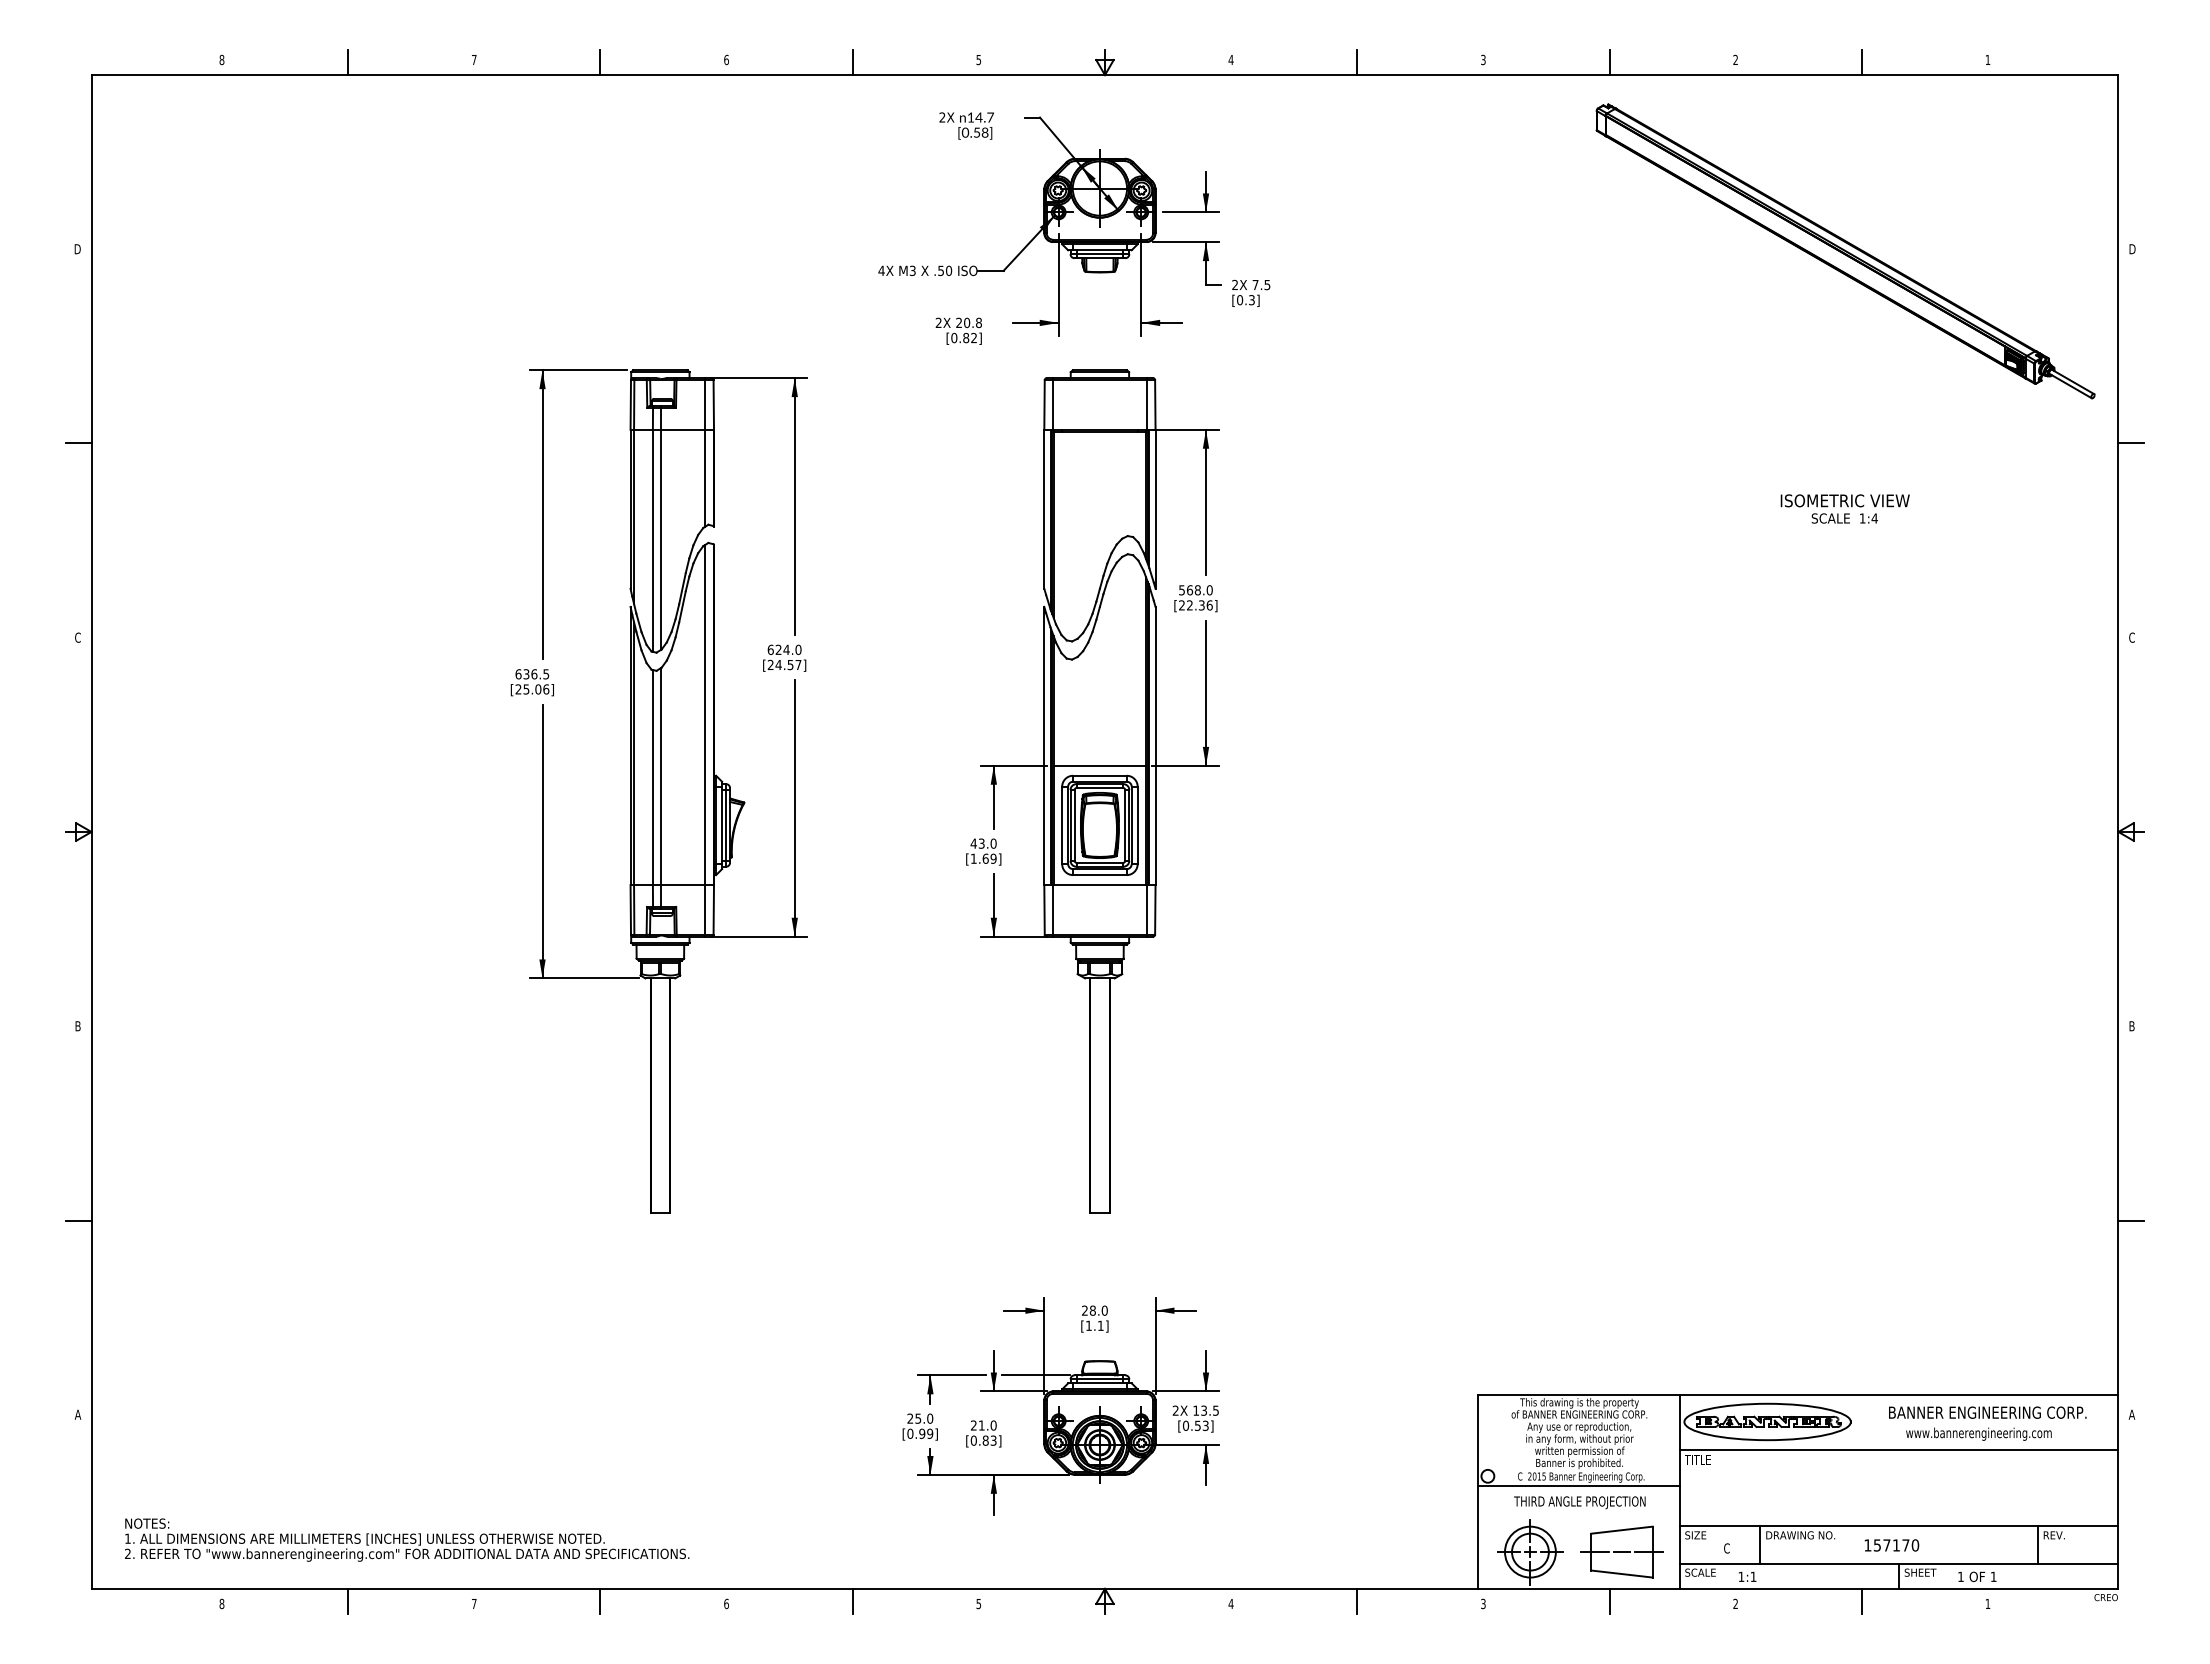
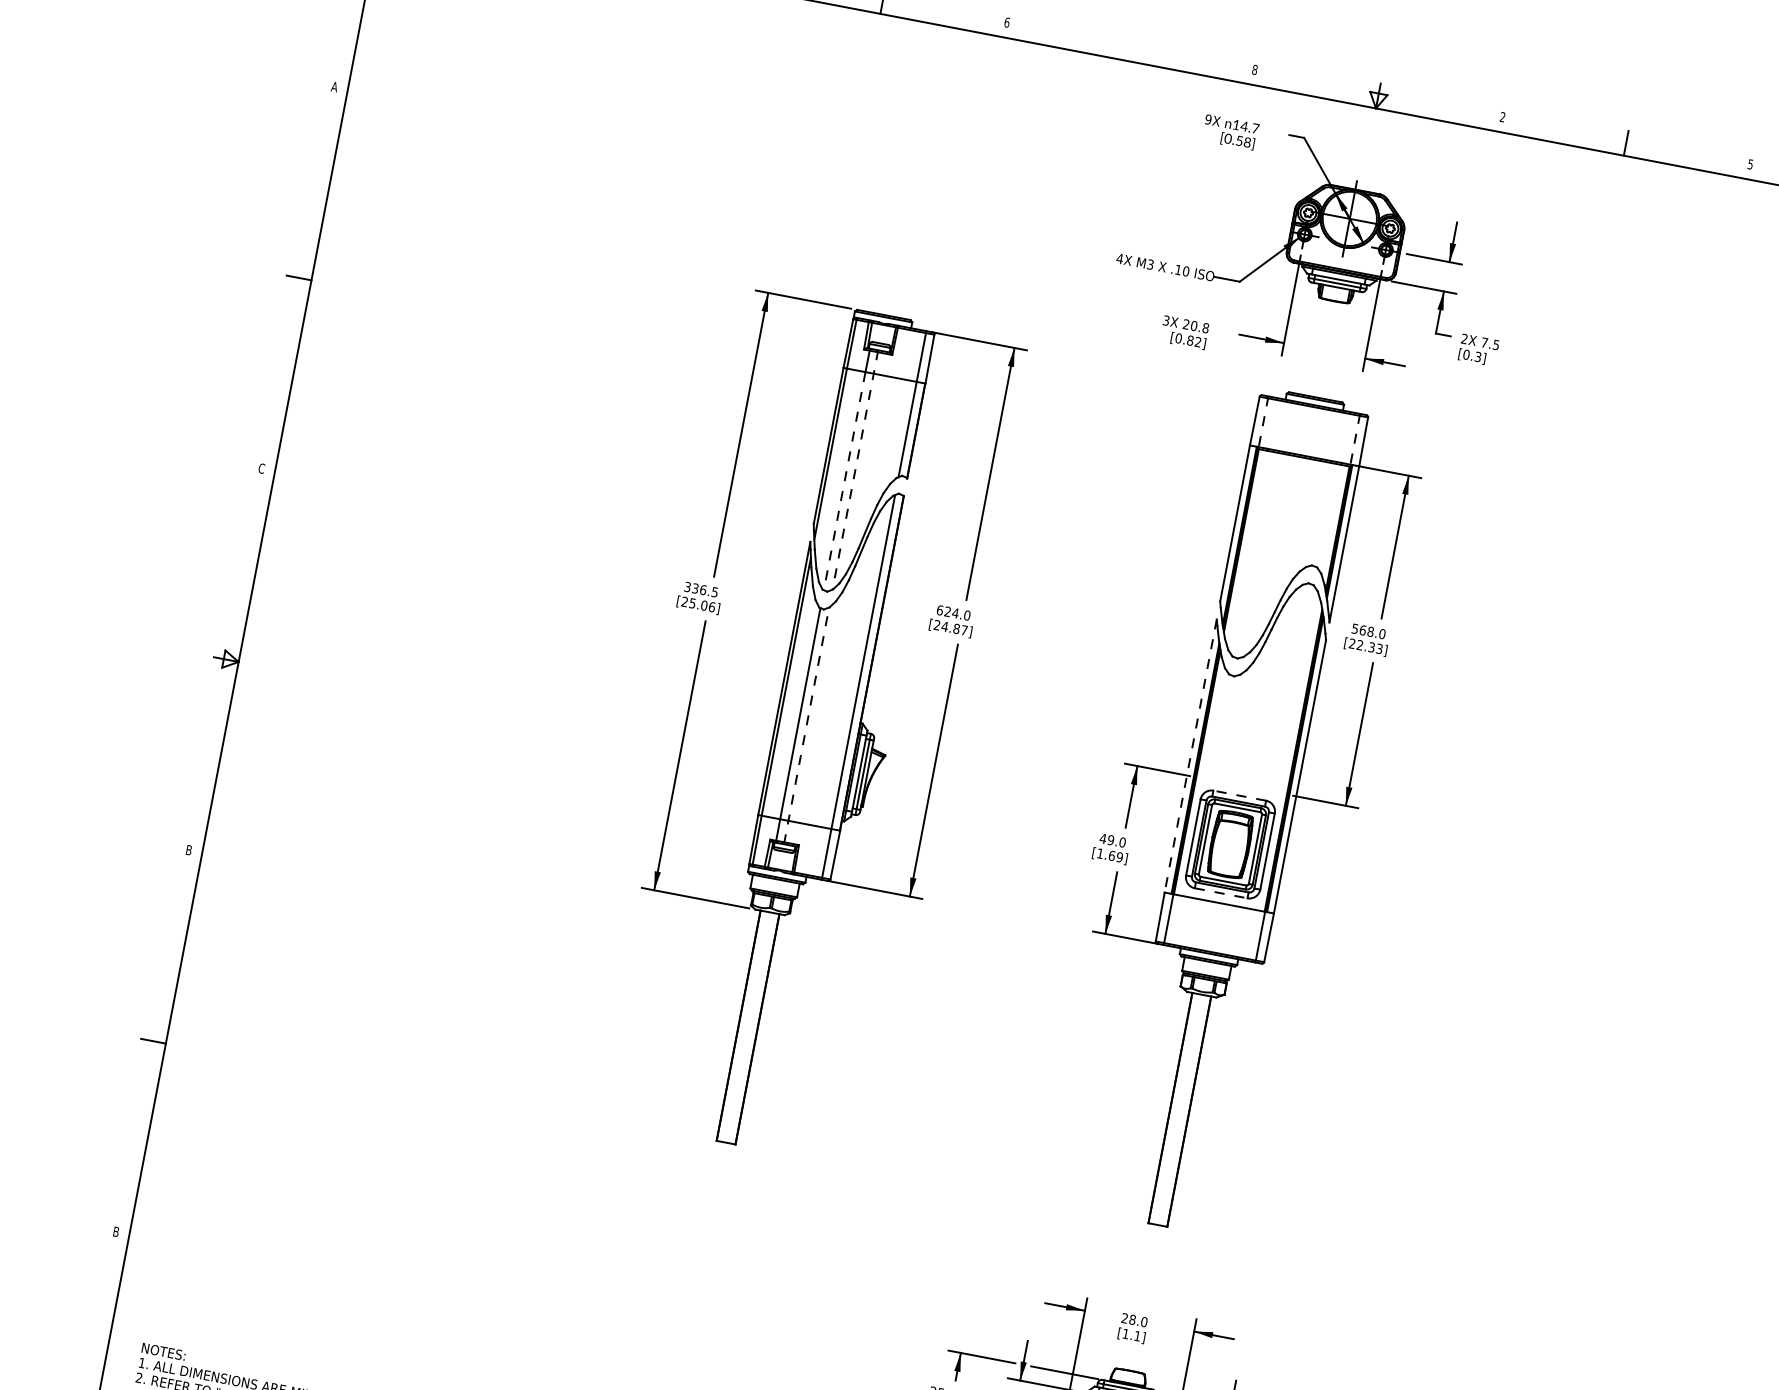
text: (1483, 58) -> (1750, 163), 3 -> 5
text: (978, 59) -> (1254, 69), 5 -> 8
text: (1230, 59) -> (1502, 116), 4 -> 2
line: (852, 62) -> (1130, 48), removed
text: (942, 117) -> (1208, 119), 2X -> 9X
text: (77, 249) -> (334, 87), D -> A
text: (940, 270) -> (1177, 269), .50 -> .10
text: (938, 323) -> (1165, 321), 2X -> 3X
line: (1053, 404) -> (1263, 422), solid -> dashed
line: (1146, 404) -> (1355, 439), solid -> dashed
line: (661, 527) -> (855, 469), solid -> dashed
line: (652, 540) -> (844, 480), solid -> dashed
text: (1209, 605) -> (1379, 648), [22.36] -> [22.33]
text: (790, 664) -> (956, 628), [24.57] -> [24.87]
text: (518, 674) -> (687, 587), 636.5 -> 336.5
line: (1044, 746) -> (1190, 756), solid -> dashed
line: (1099, 765) -> (1241, 785), removed
line: (1099, 775) -> (1239, 795), solid -> dashed
line: (661, 787) -> (806, 725), solid -> dashed
text: (981, 843) -> (1110, 840), 43.0 -> 49.0
line: (1099, 875) -> (1220, 893), solid -> dashed
text: (77, 1414) -> (115, 1231), A -> B

